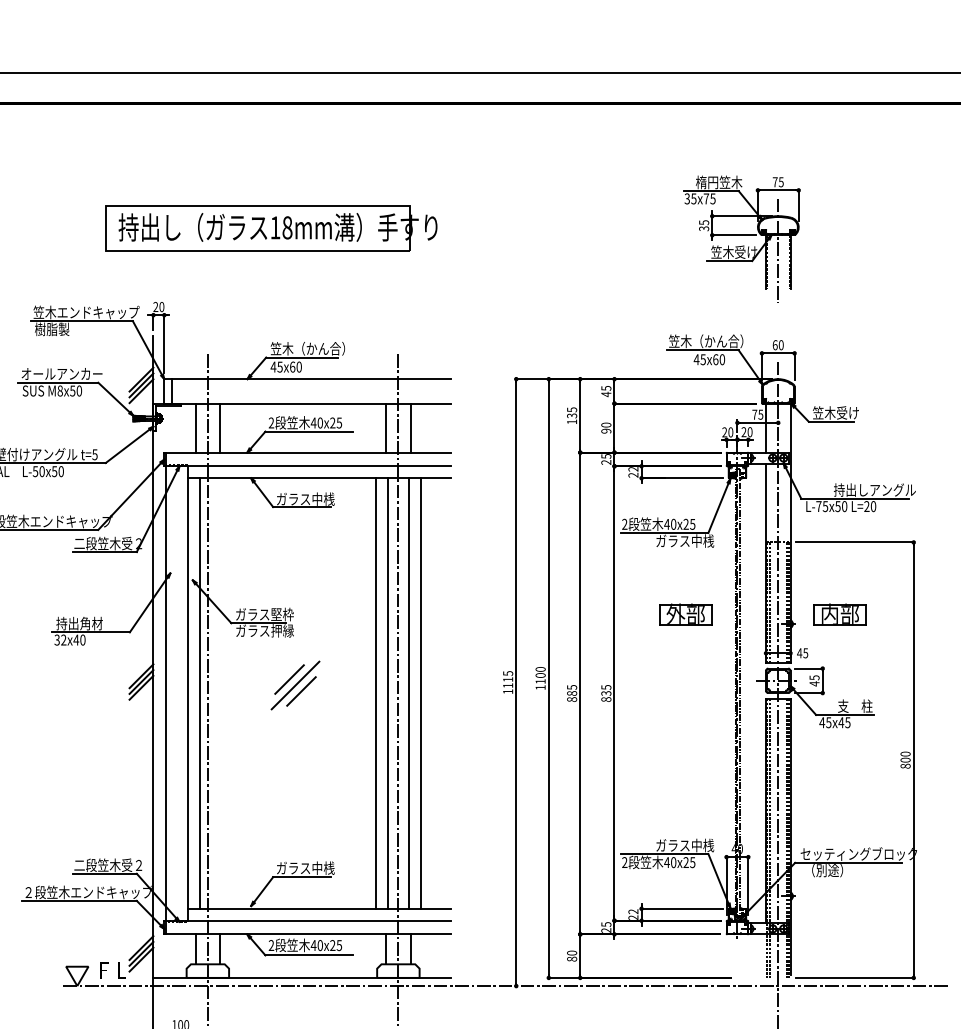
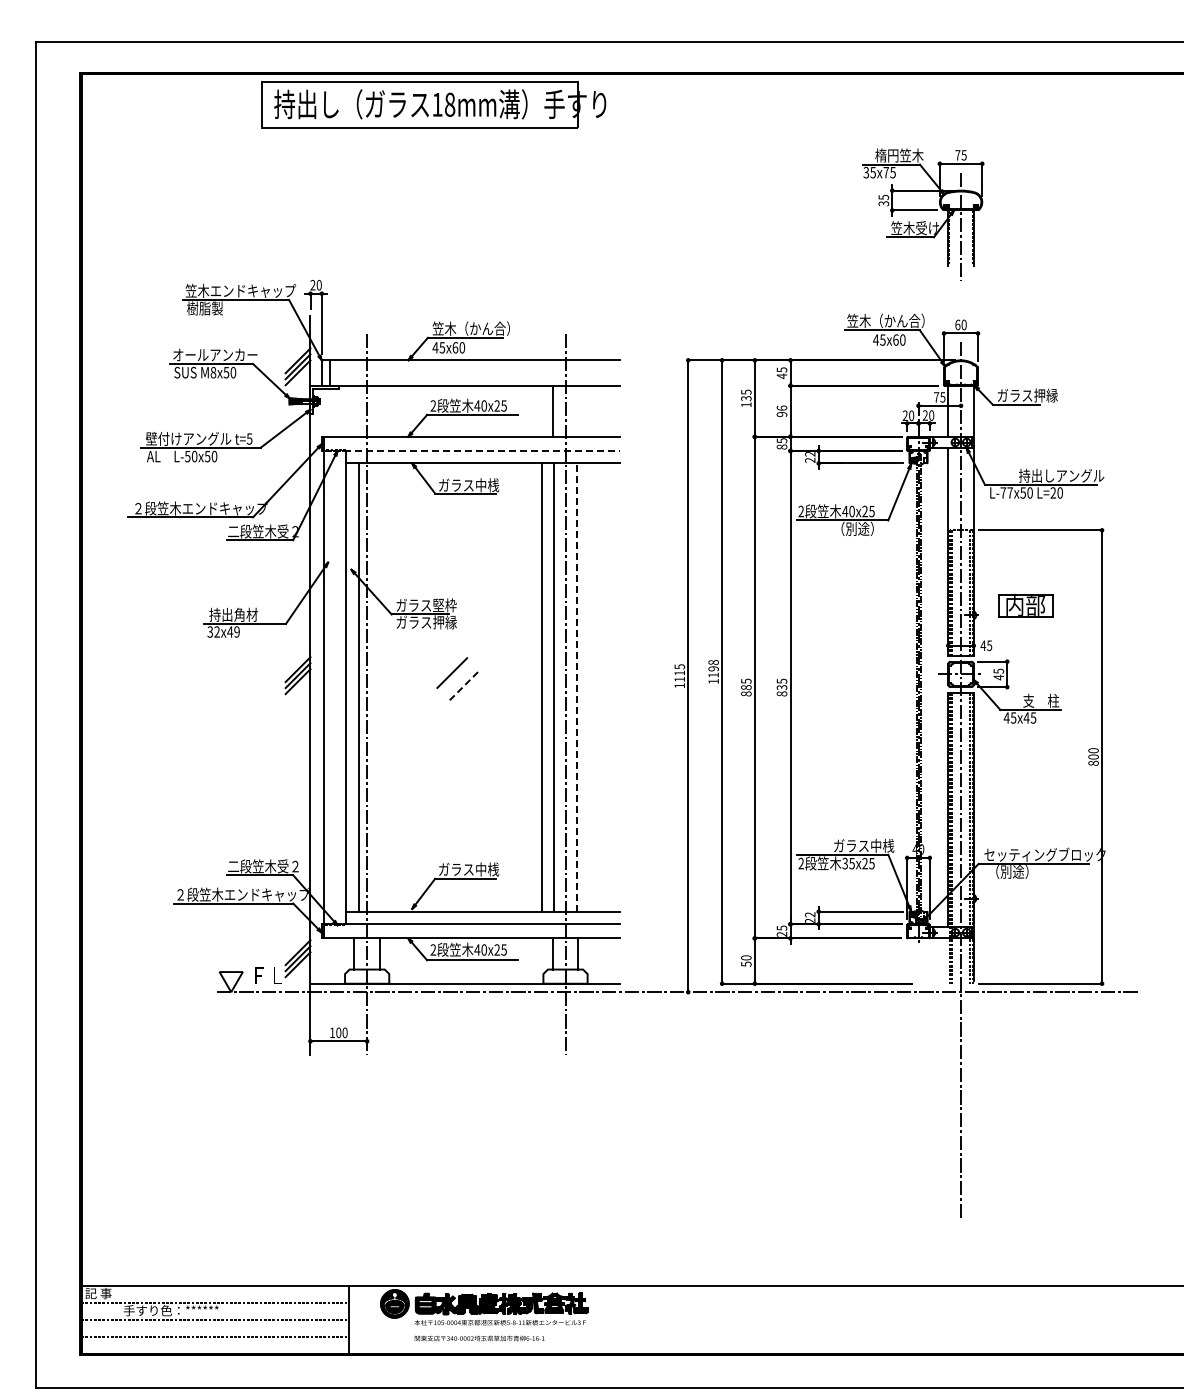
part: (271, 227) -> (433, 104), moved
text: (842, 412) -> (1027, 395), 笠木受け -> ガラス押縁
text: (605, 424) -> (781, 407), 90 -> 96
line: (195, 427) -> (354, 410), removed
line: (219, 427) -> (379, 410), removed
line: (410, 427) -> (578, 410), removed
text: (606, 461) -> (782, 446), 25 -> 85
line: (307, 466) -> (470, 451), solid -> dashed
text: (824, 506) -> (1009, 492), L-75x50 -> L-77x50
text: (685, 540) -> (864, 528), ガラス中桟 -> （別途）
part: (685, 614) -> (864, 605), removed
text: (82, 639) -> (236, 631), 32x40 -> 32x49
text: (540, 672) -> (713, 665), 1100 -> 1198
line: (295, 685) -> (458, 679), removed
line: (301, 691) -> (464, 685), solid -> dashed
line: (408, 693) -> (576, 687), solid -> dashed
line: (421, 693) -> (589, 687), removed
text: (670, 862) -> (848, 863), 40x25 -> 35x25
text: (572, 958) -> (746, 963), 80 -> 50

